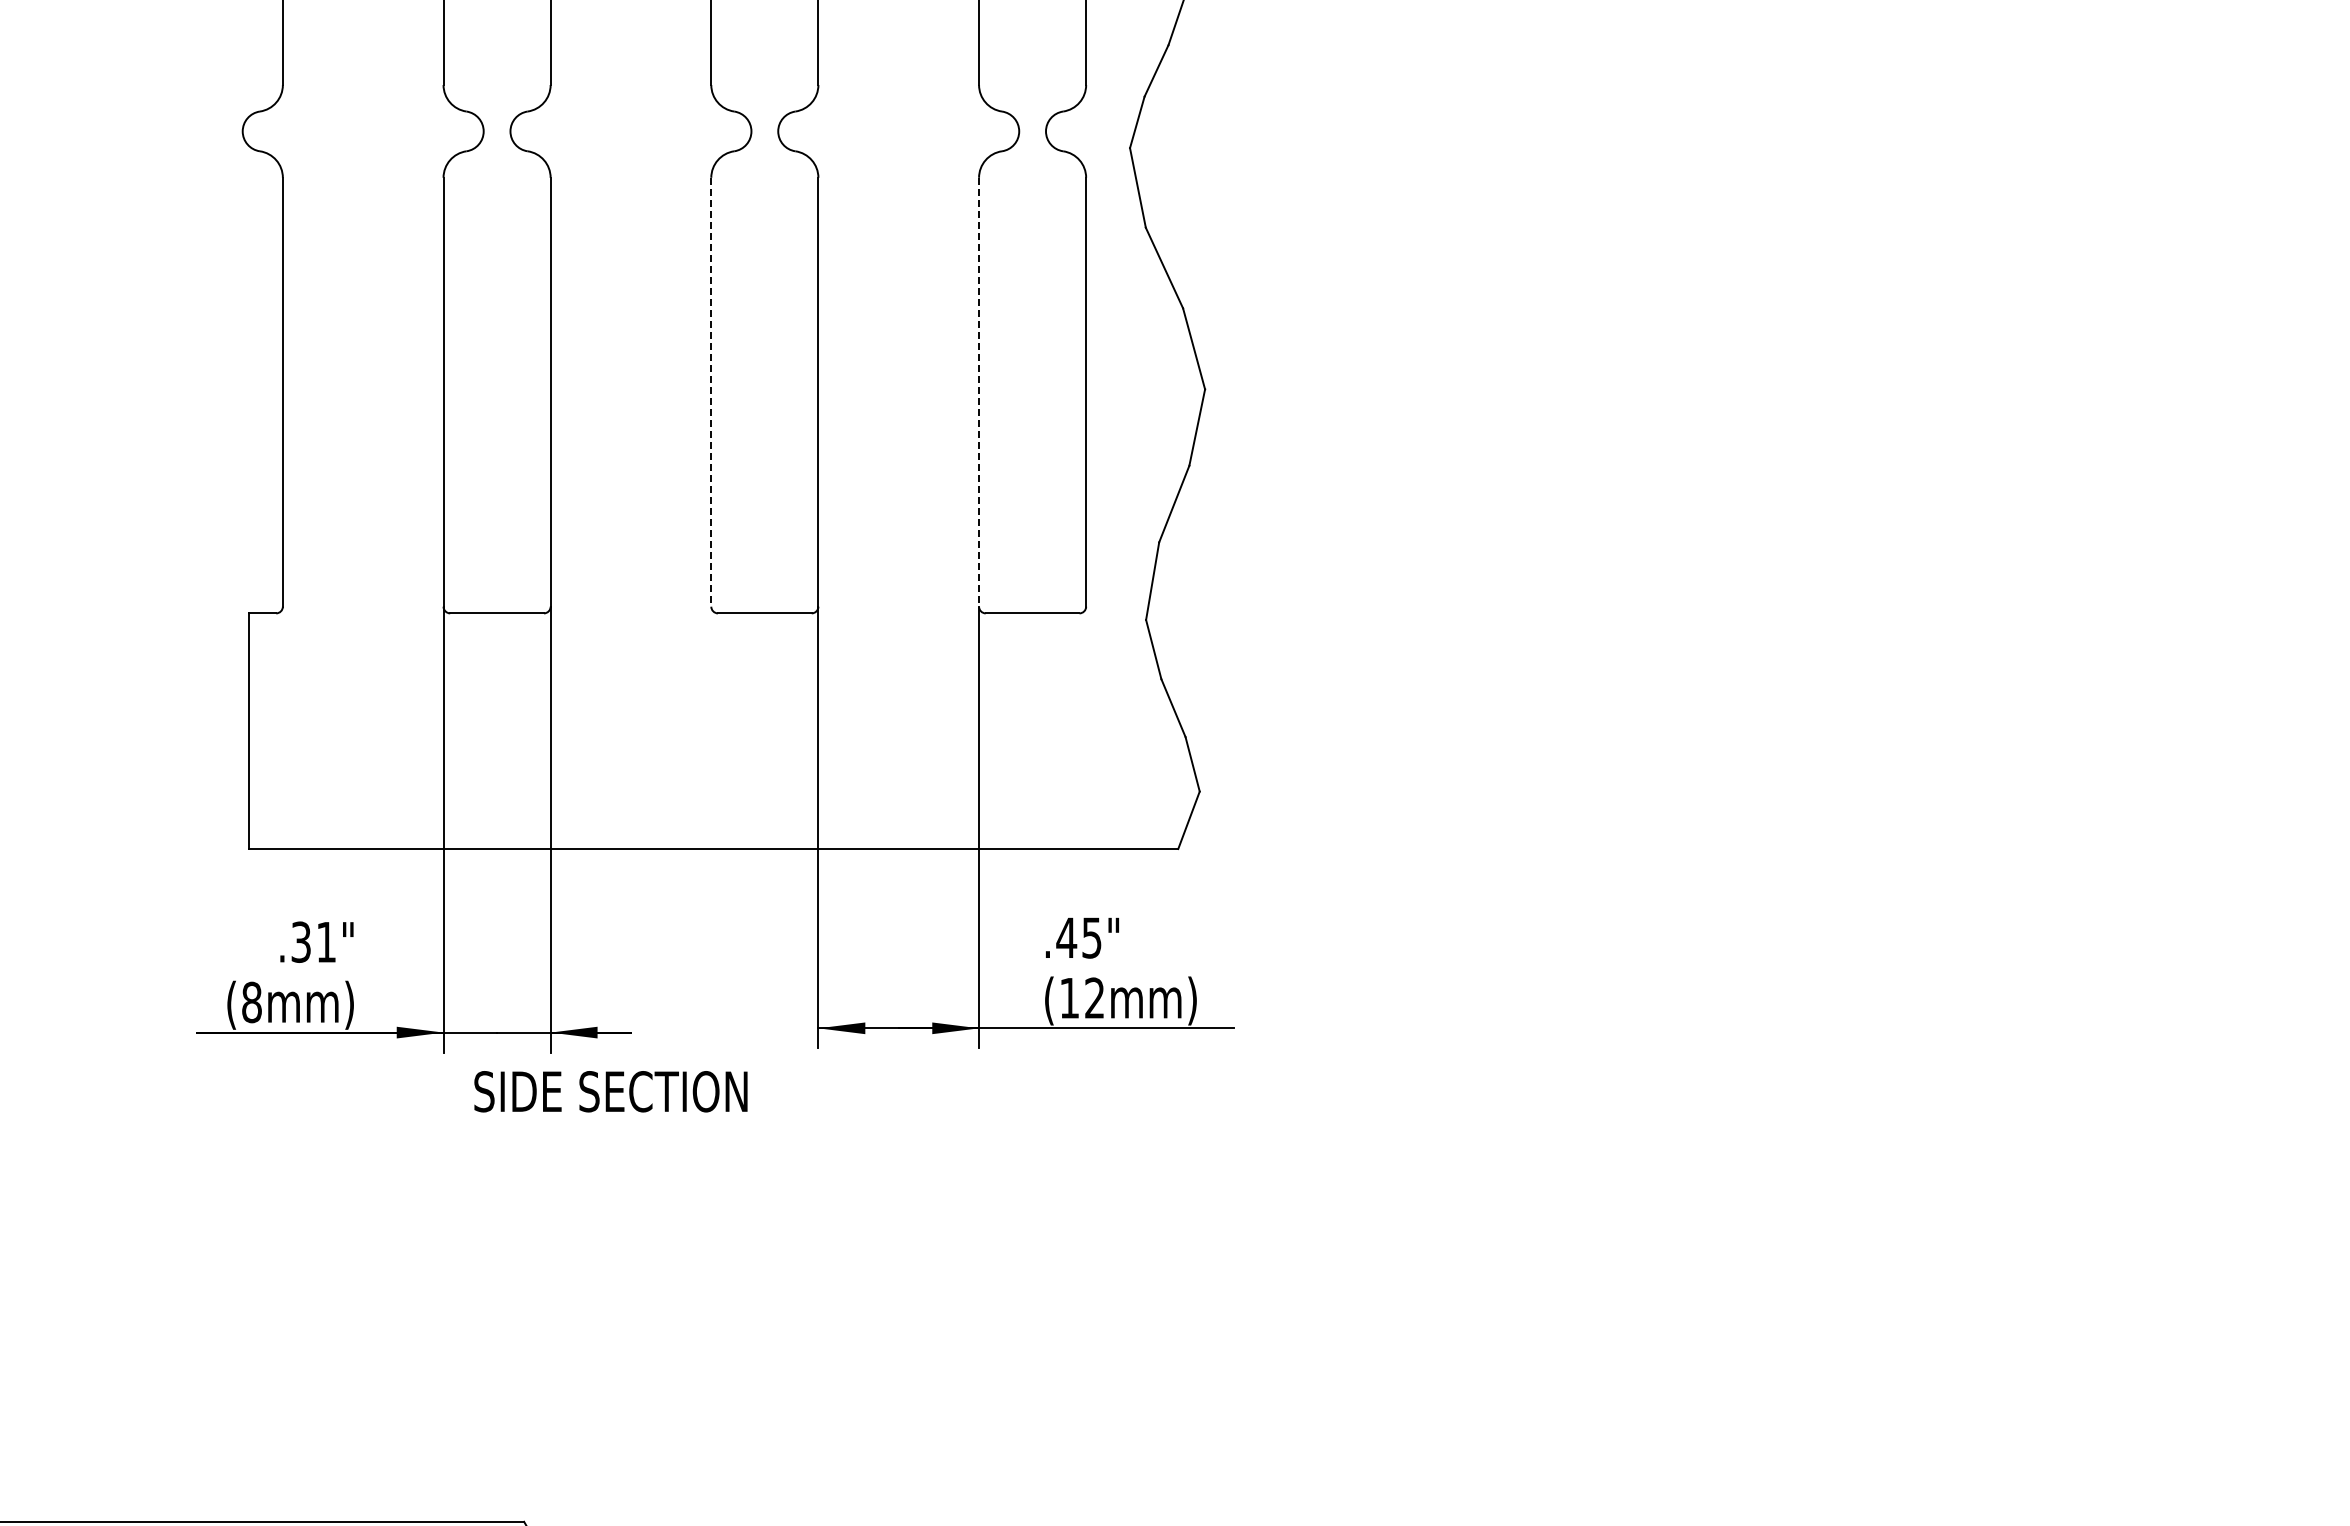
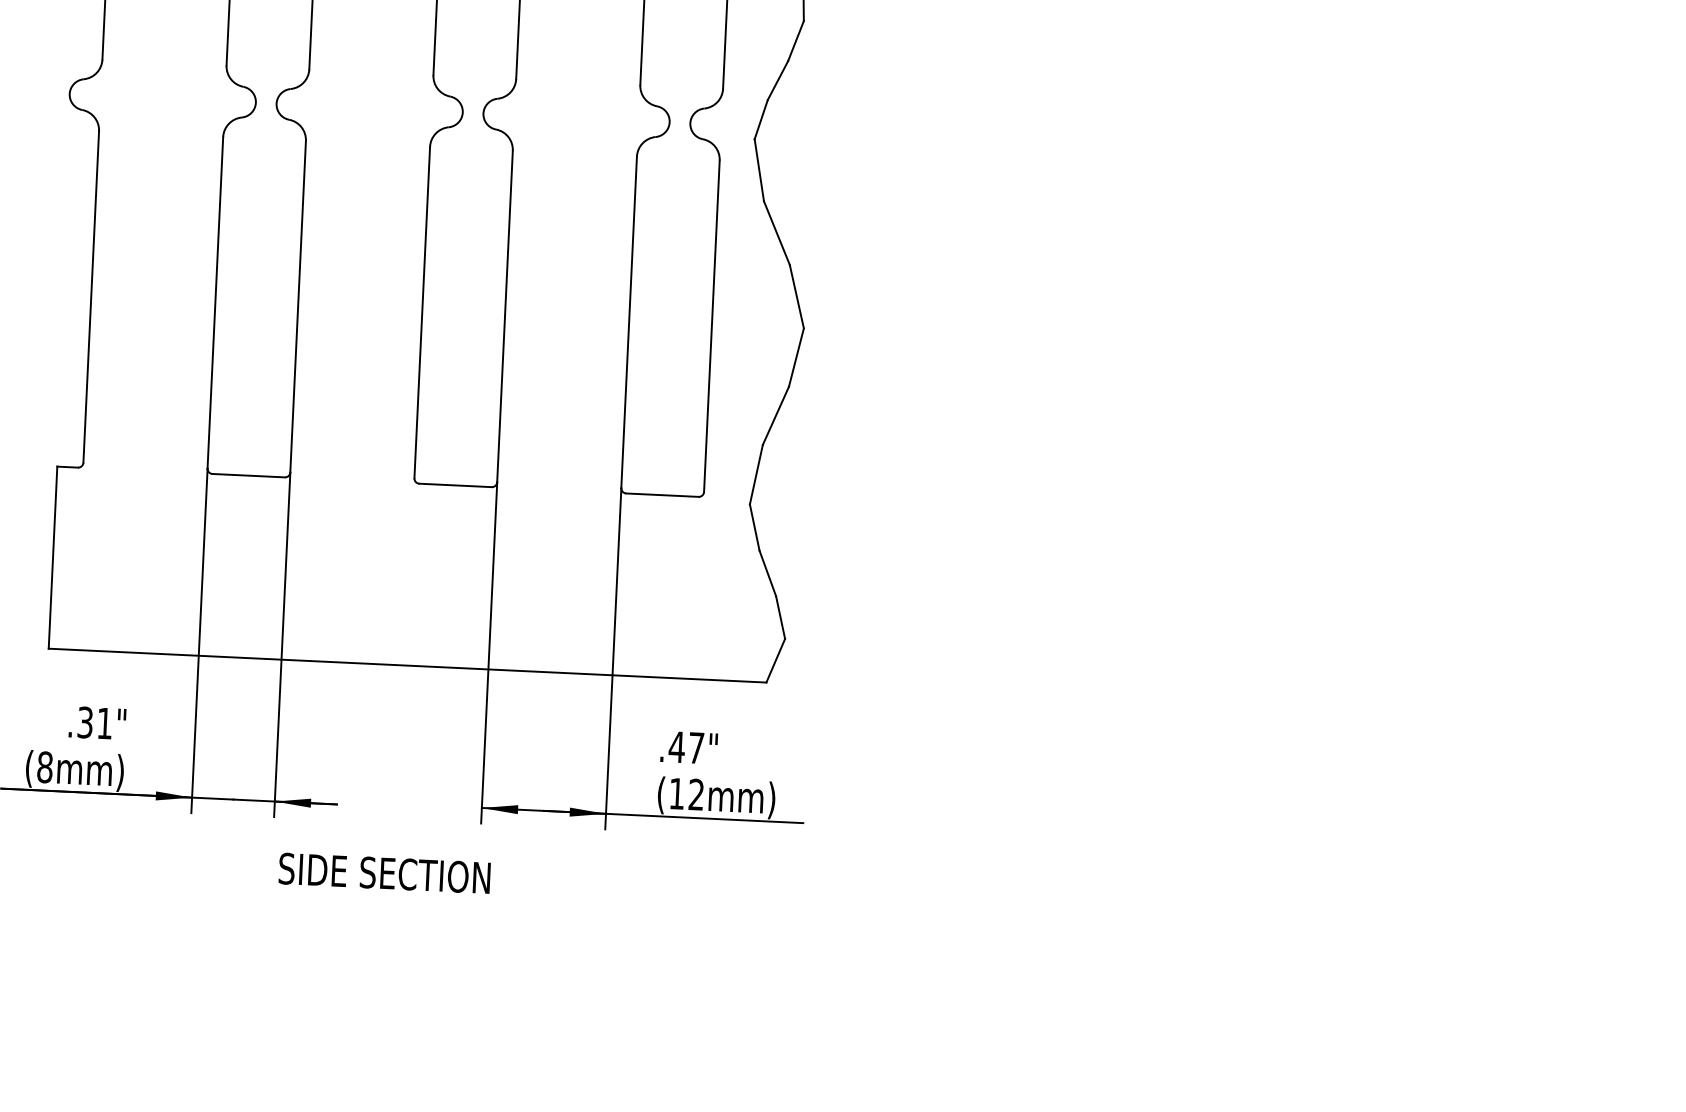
line: (711, 392) -> (422, 312), dashed -> solid
line: (979, 392) -> (629, 322), dashed -> solid
text: (1091, 937) -> (696, 747), .45" -> .47"
text: (610, 1091) -> (384, 873), moved

